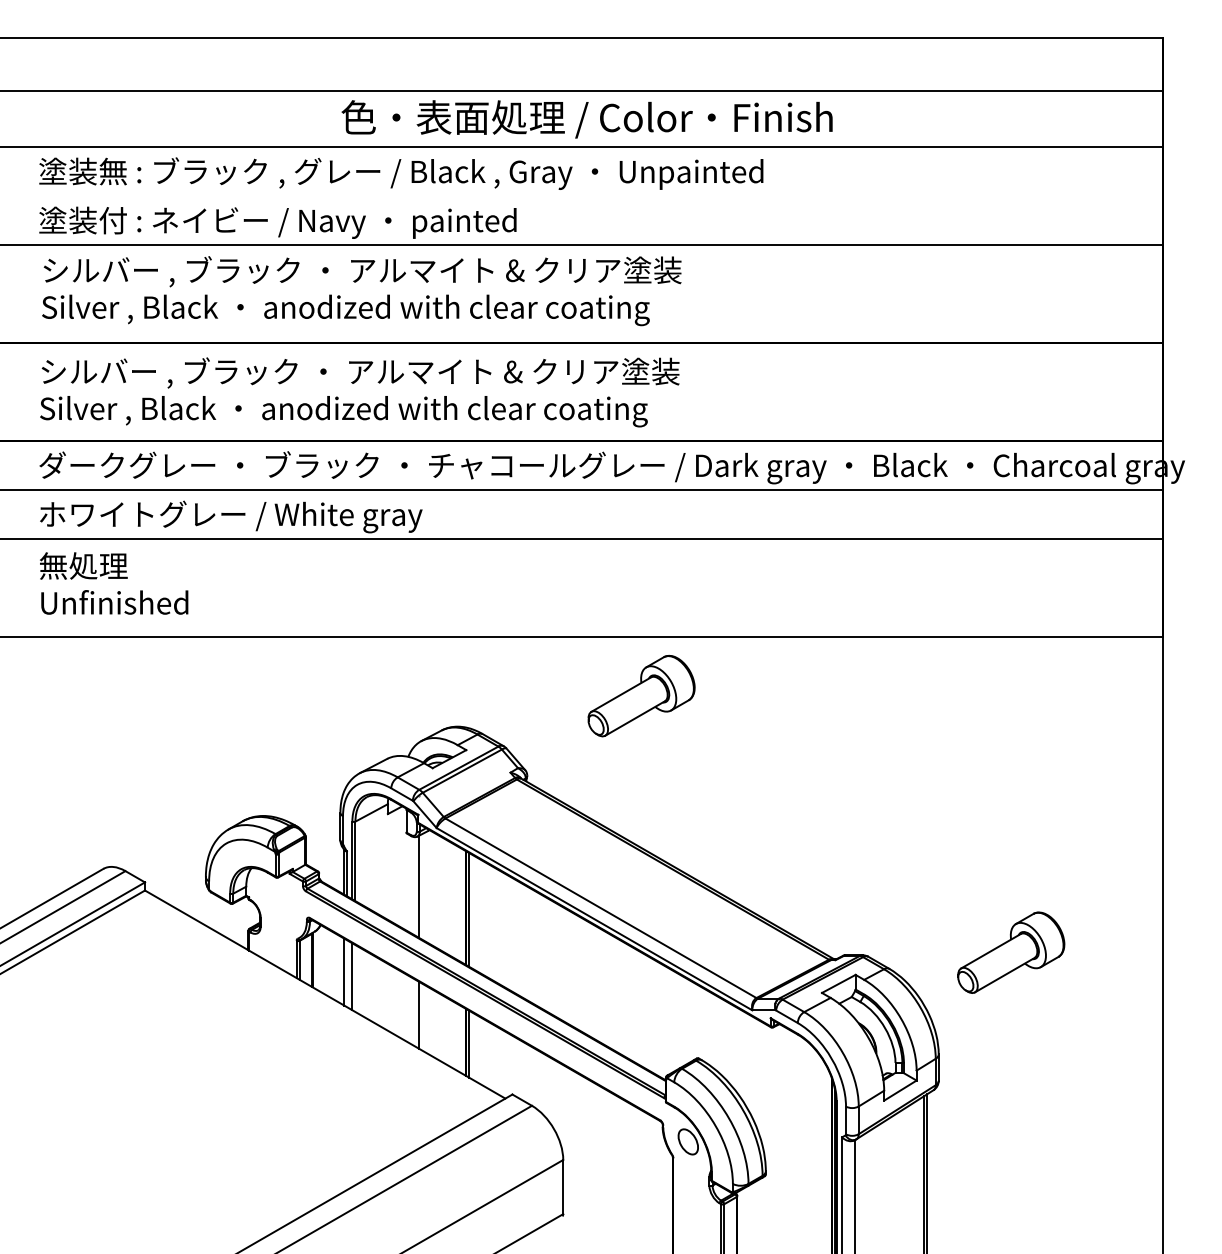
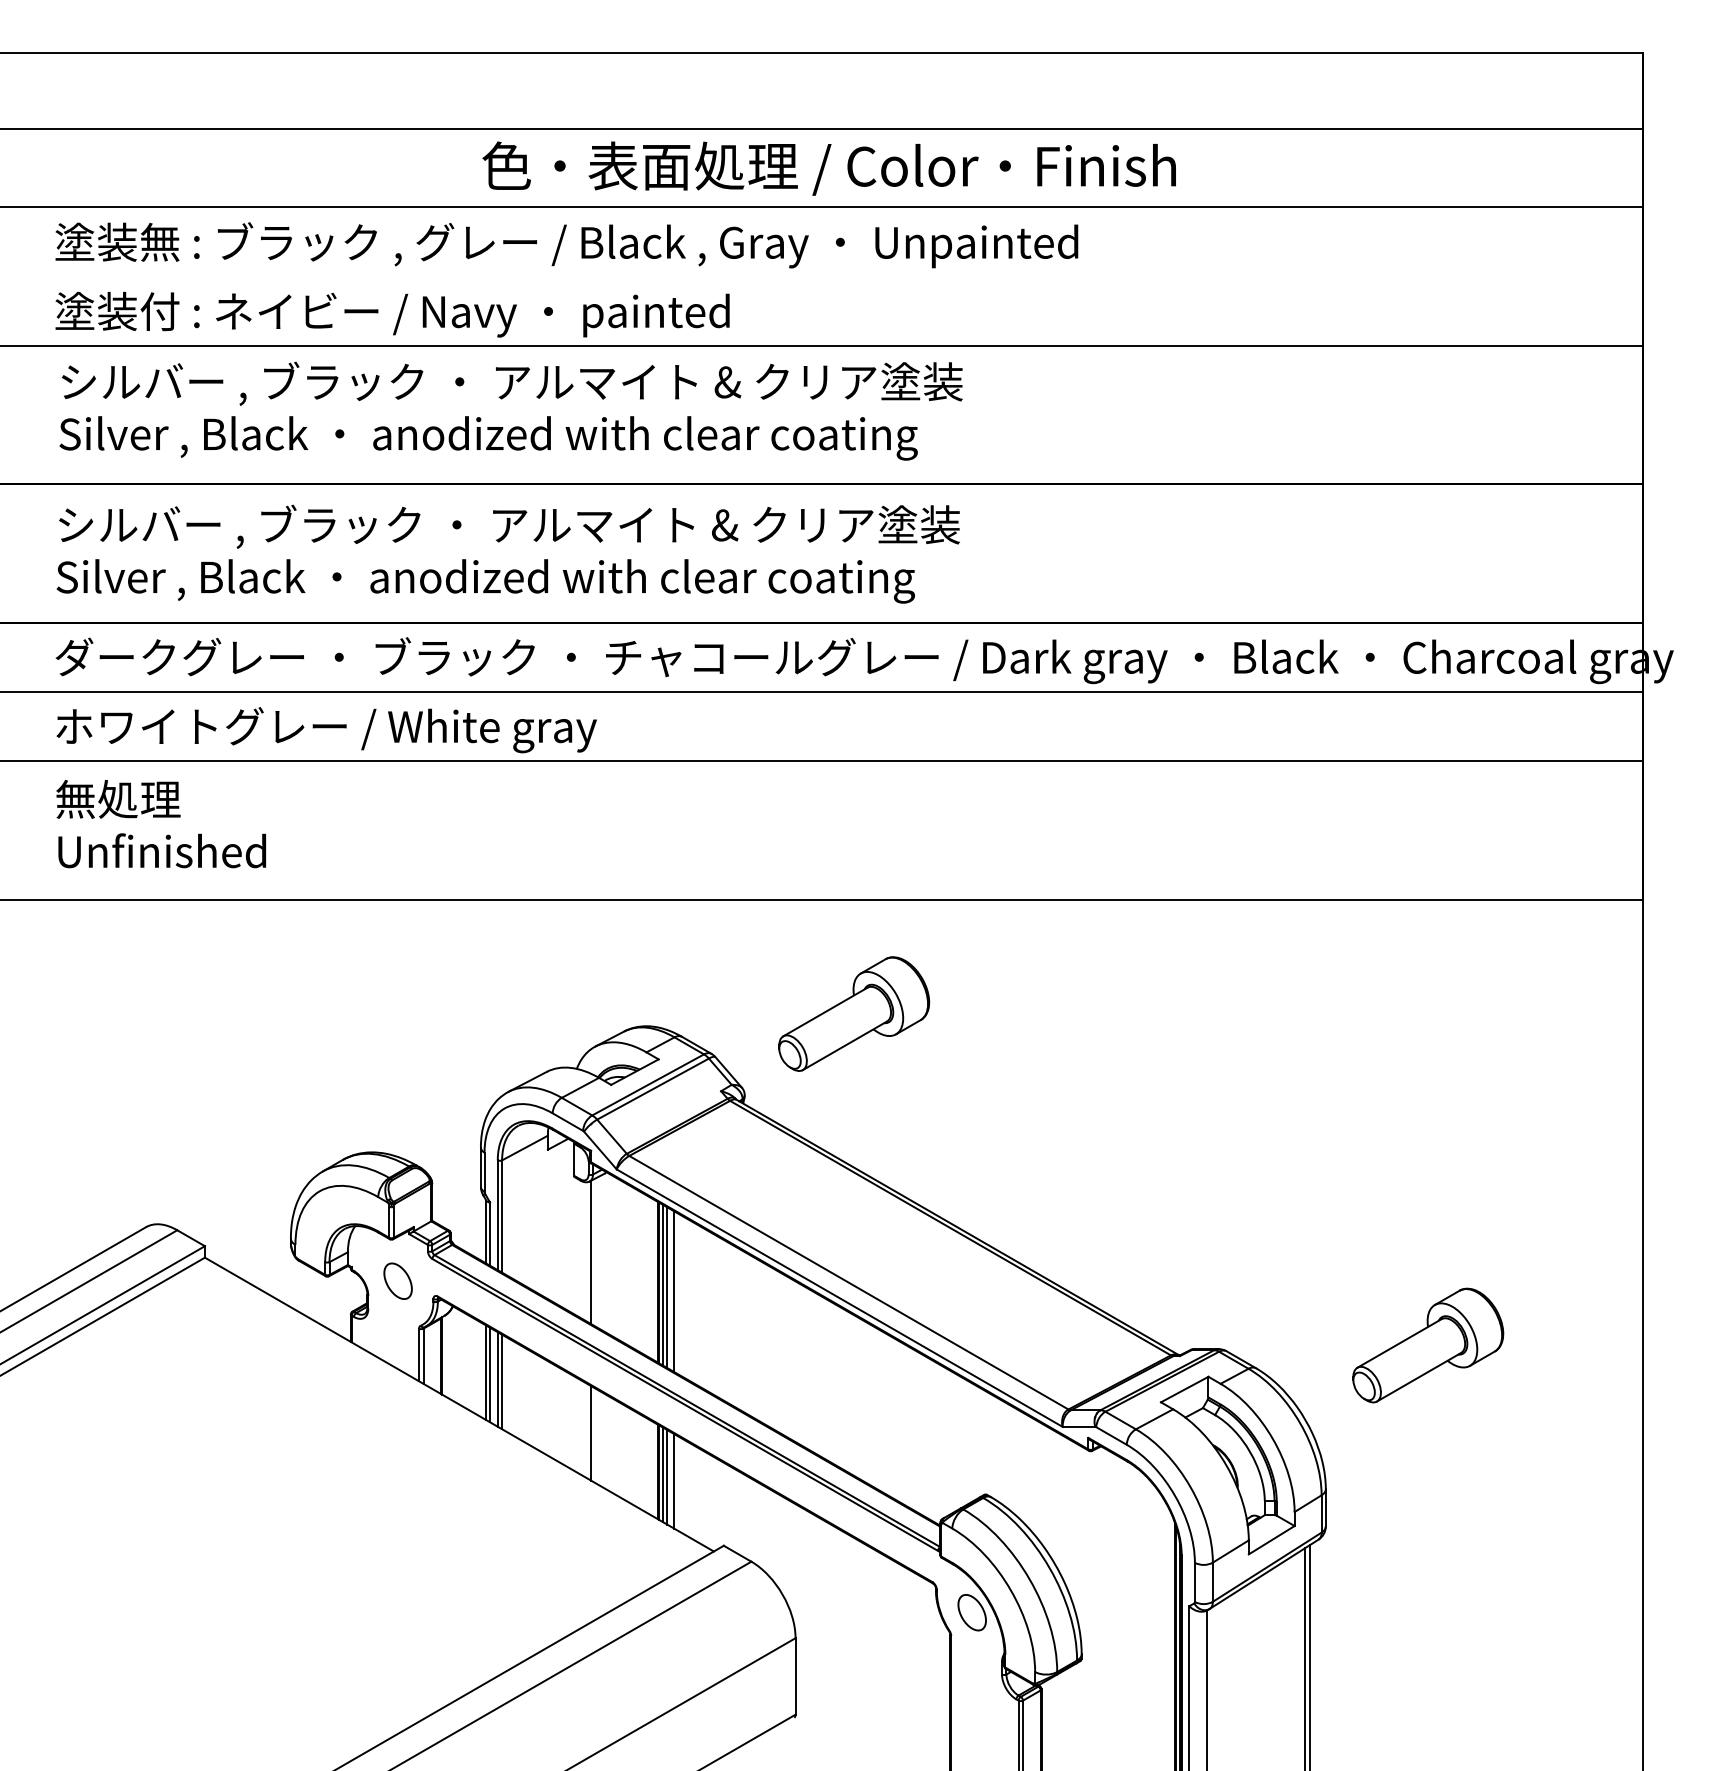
part: (641, 695) -> (854, 1013), moved
part: (281, 906) -> (397, 1280), added
line: (472, 911) -> (667, 1287), added
line: (477, 914) -> (674, 1291), added
line: (347, 973) -> (490, 1374), added
line: (355, 978) -> (502, 1381), added
line: (472, 1046) -> (667, 1477), added
line: (477, 1049) -> (674, 1481), added

